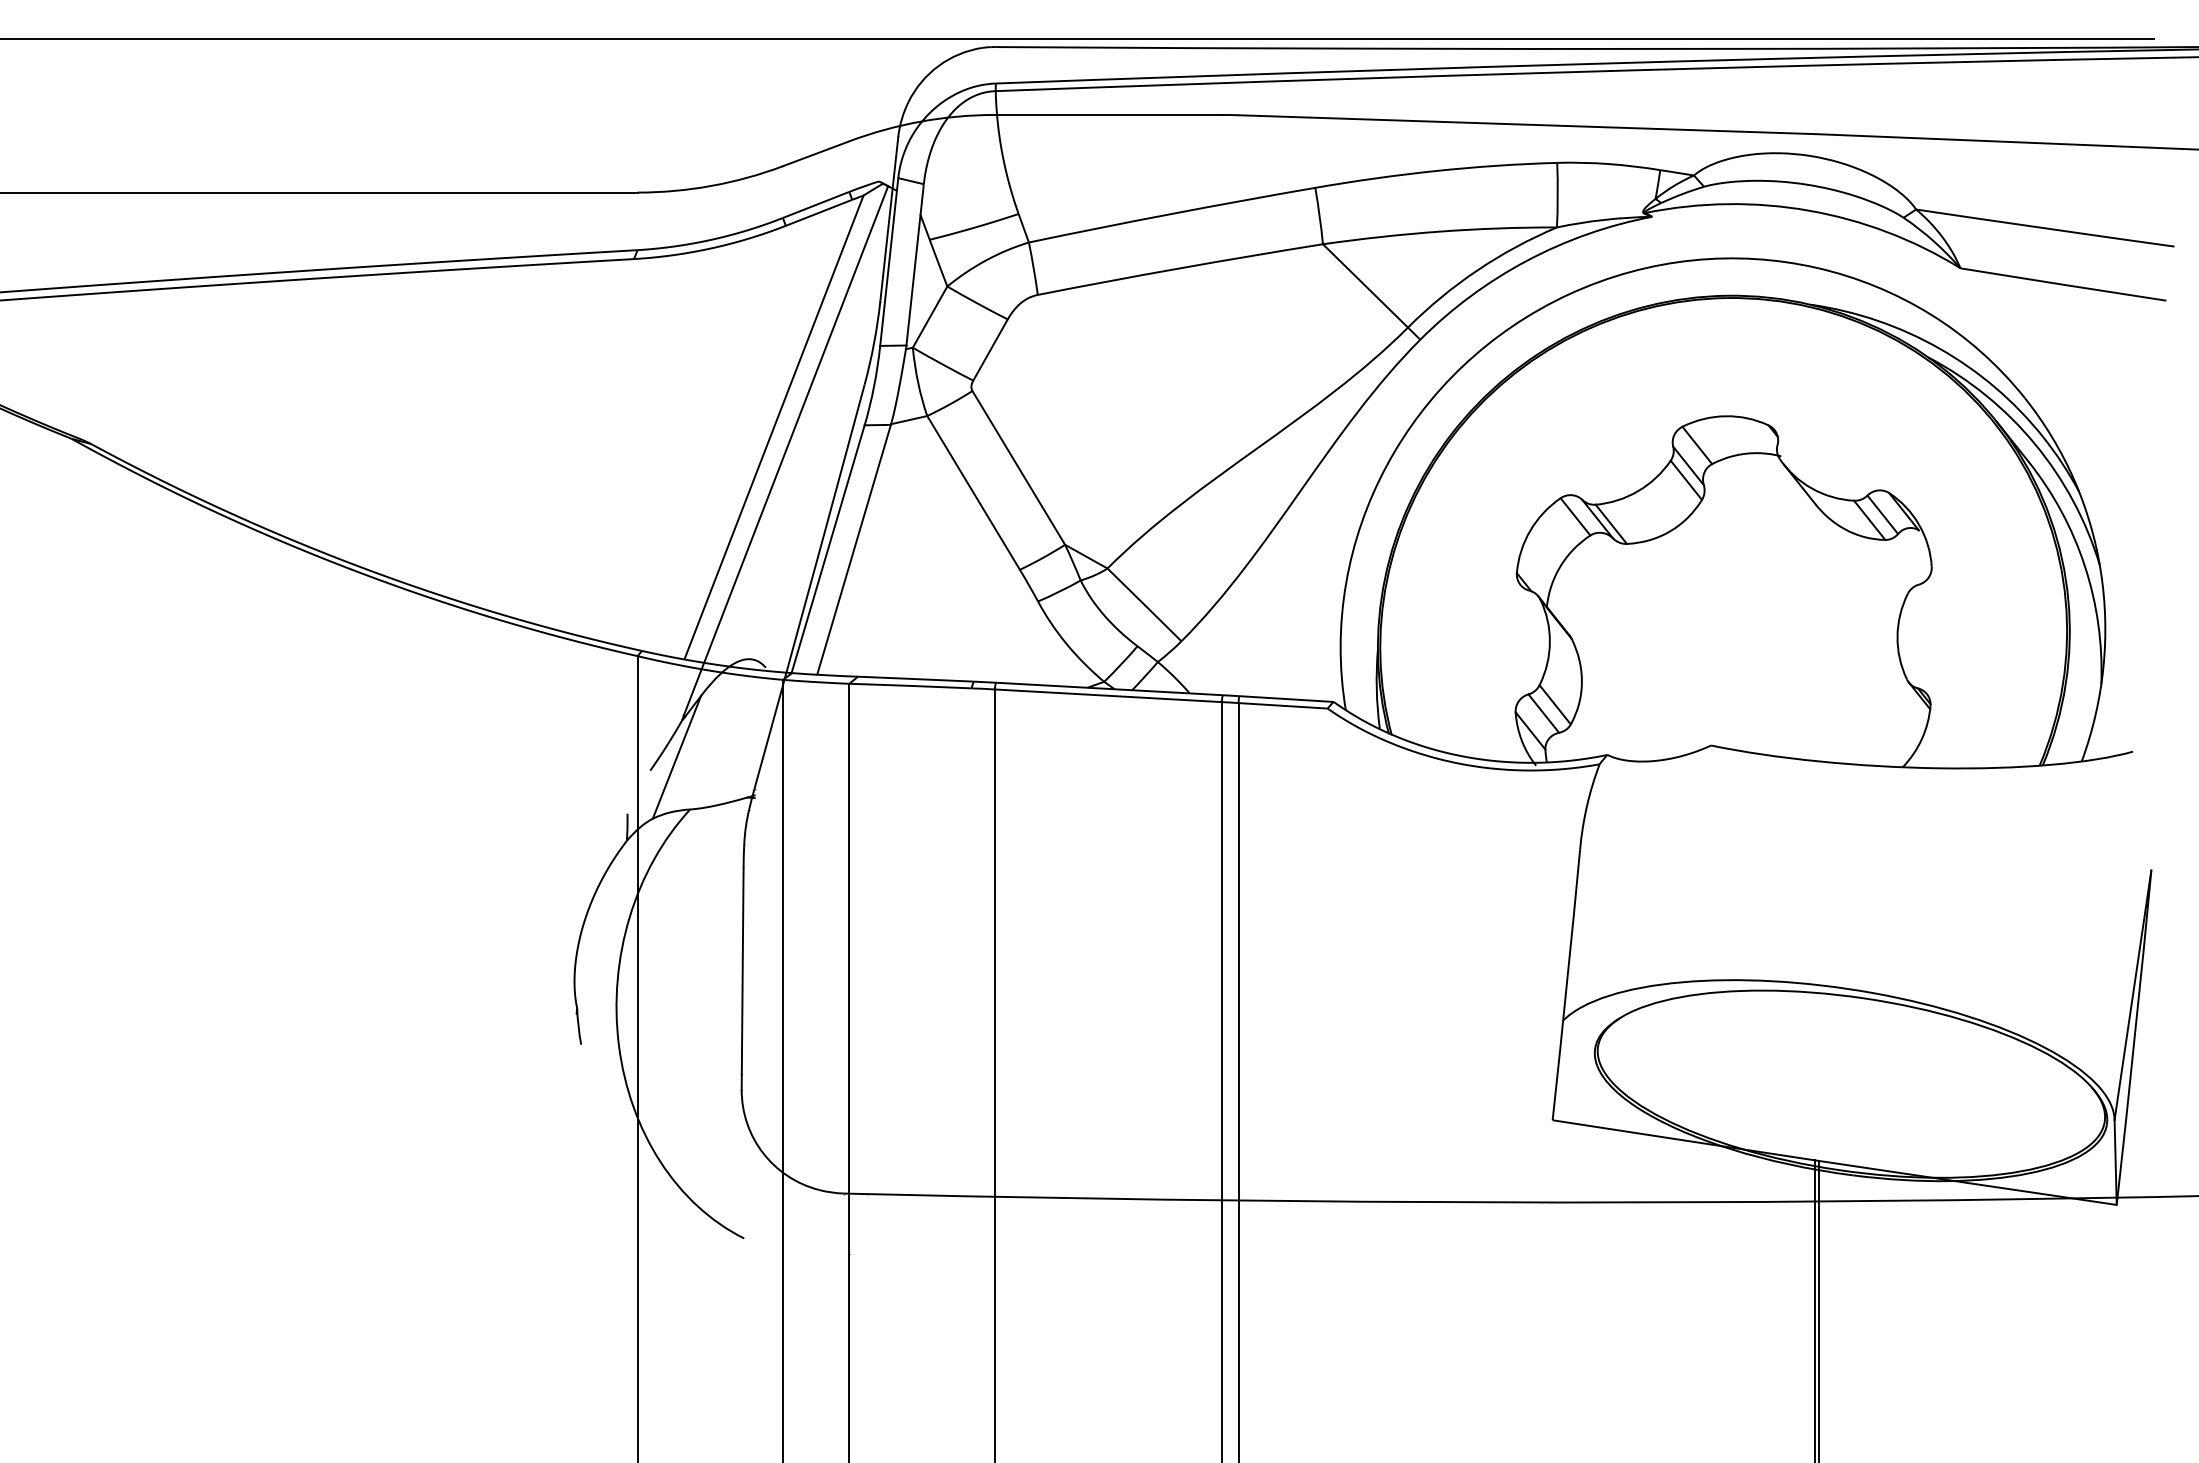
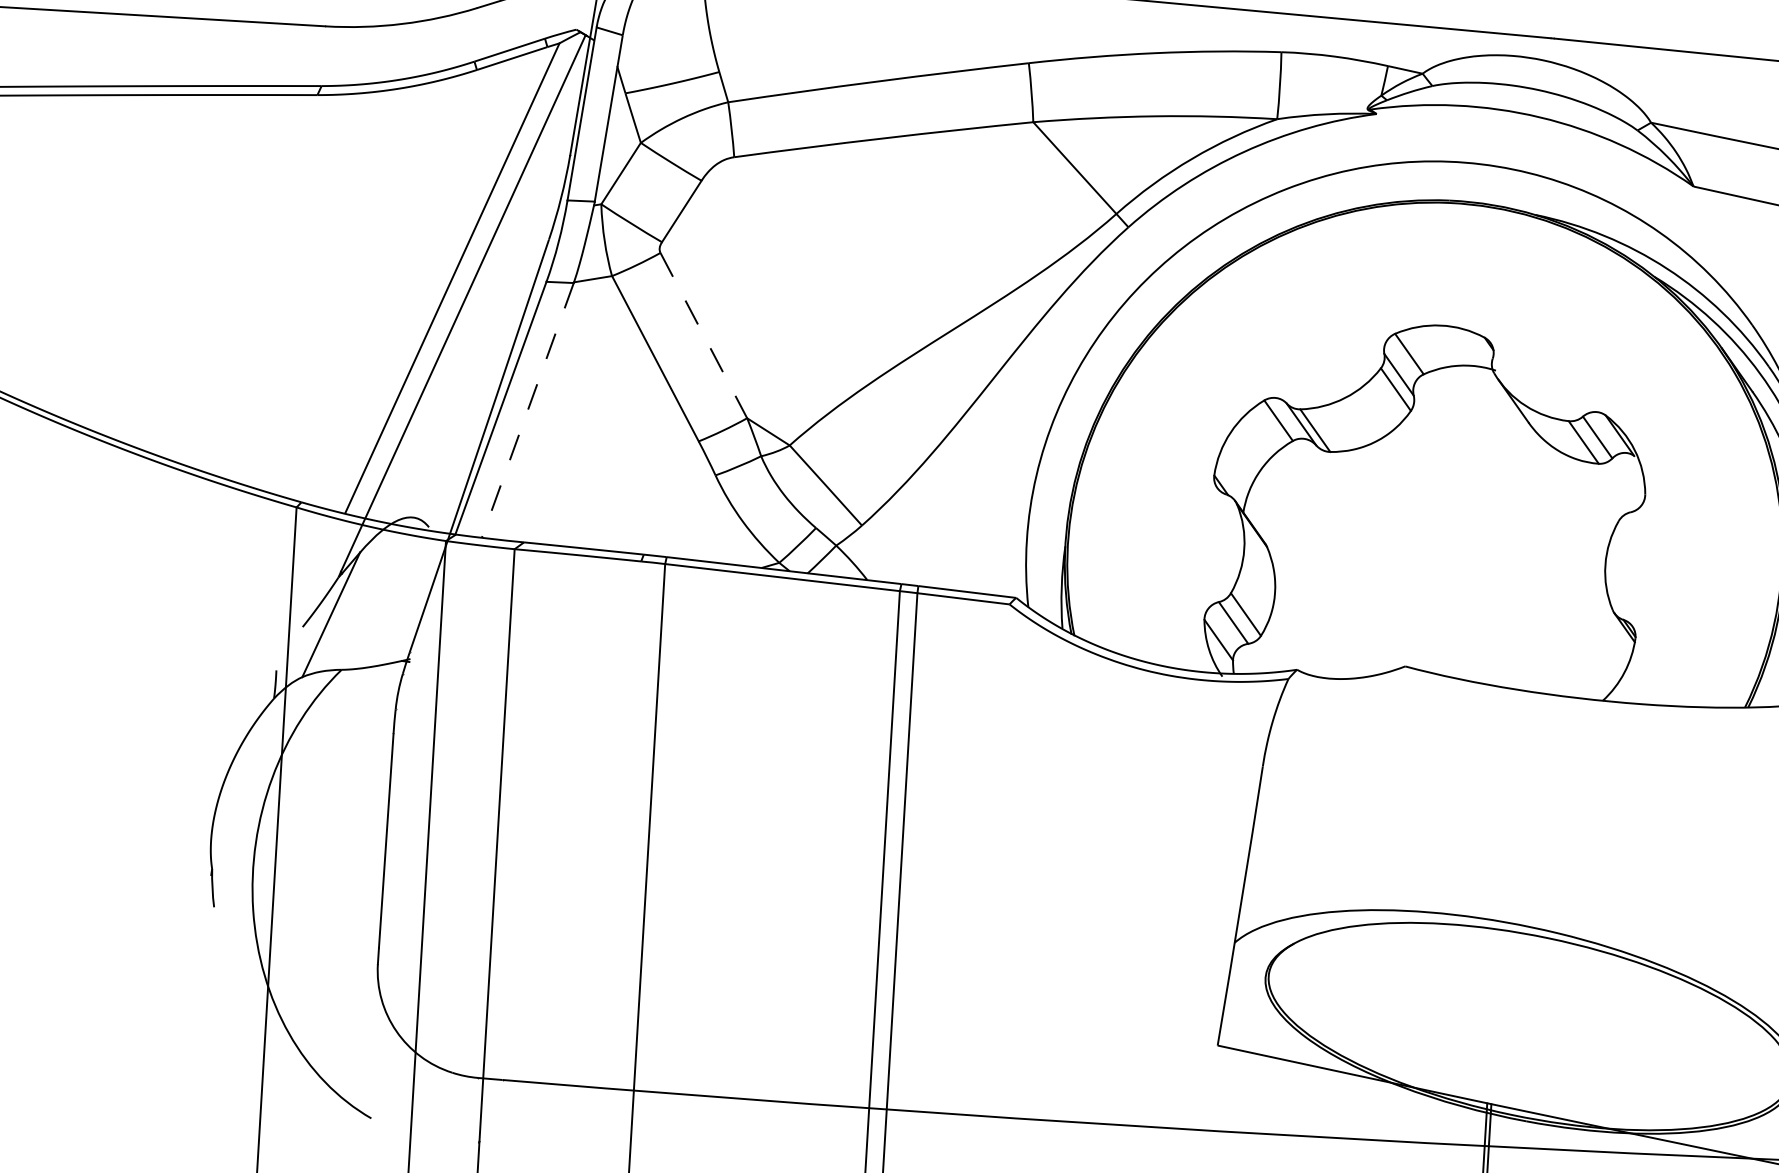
line: (1018, 467) -> (703, 335), solid -> dashed
line: (853, 550) -> (527, 411), solid -> dashed

